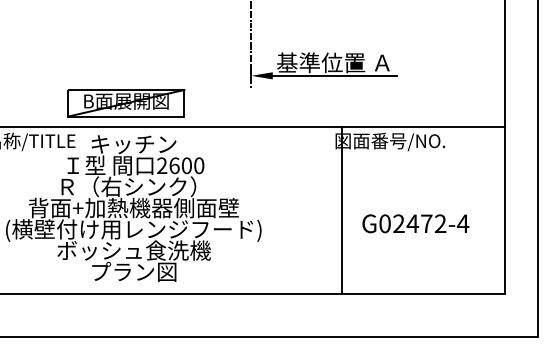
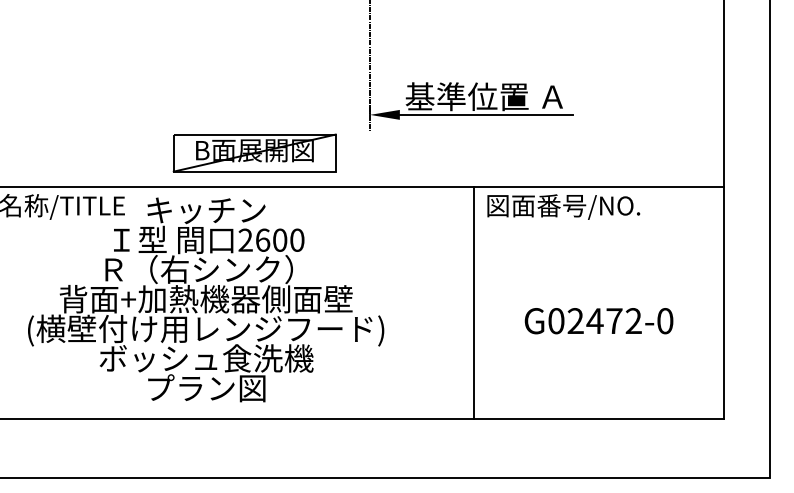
part: (126, 102) -> (254, 152), moved
line: (341, 210) -> (473, 302), moved
text: (462, 224) -> (664, 321), G02472-4 -> G02472-0

